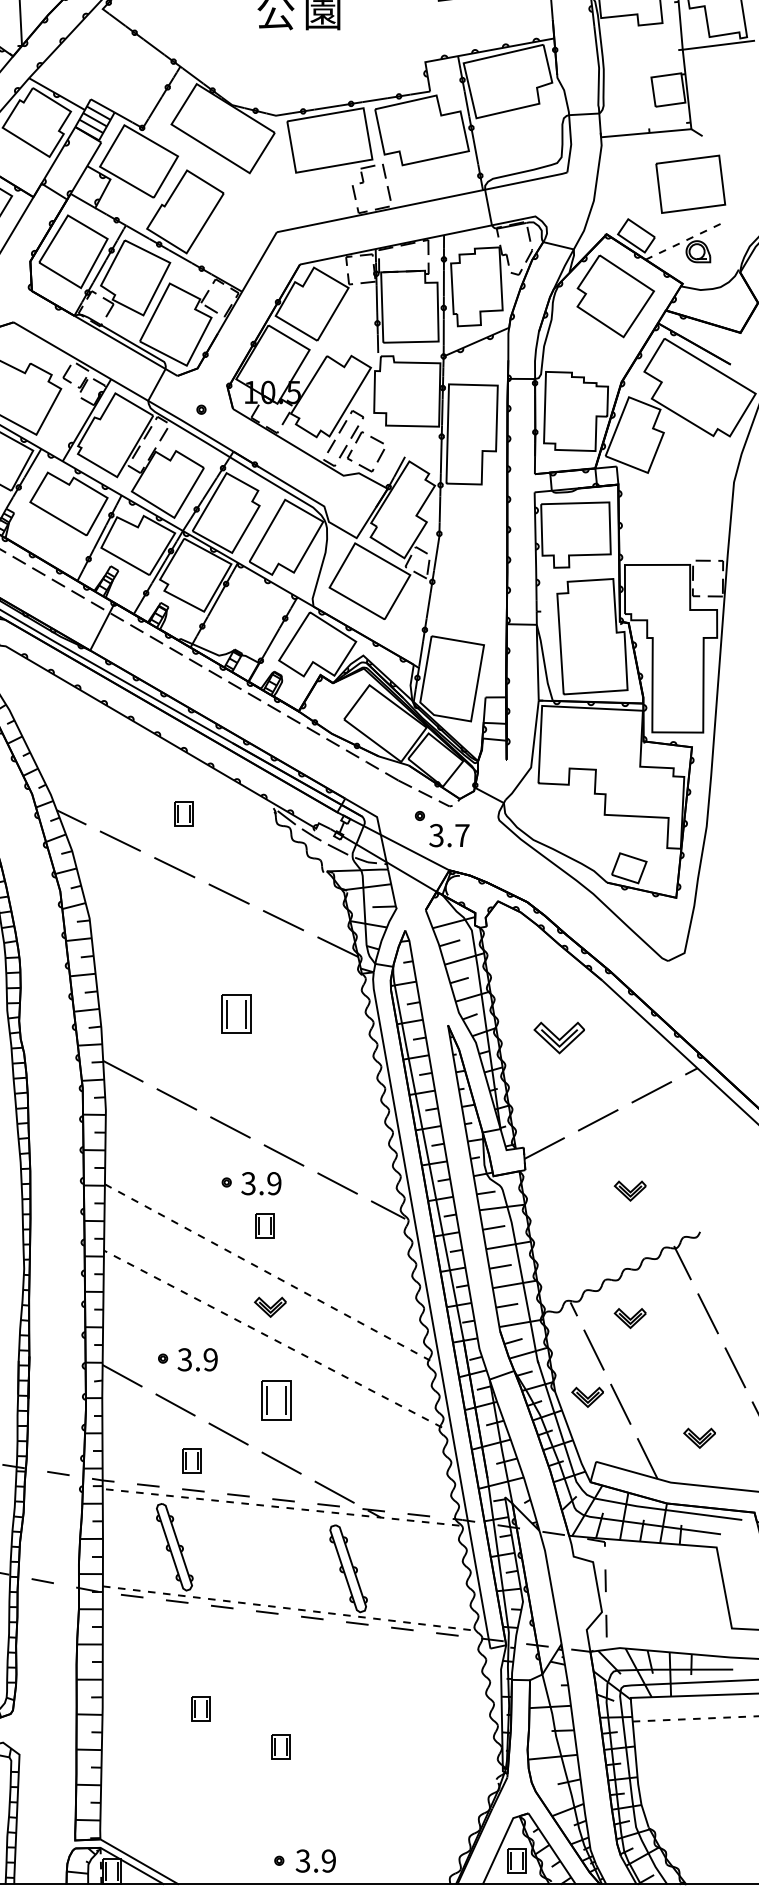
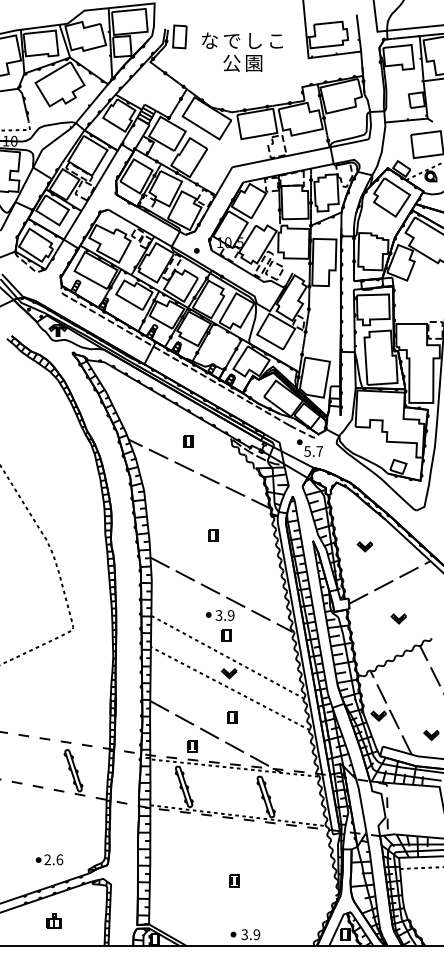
text: (436, 835) -> (307, 451), 3.7 -> 5.7
part: (236, 1013) -> (213, 535), size x0.62
part: (557, 1037) -> (364, 546), size x0.62
part: (629, 1317) -> (398, 678), removed
part: (185, 1359) -> (189, 698), removed
part: (277, 1400) -> (232, 717), size x0.62
part: (200, 1707) -> (196, 862), removed

